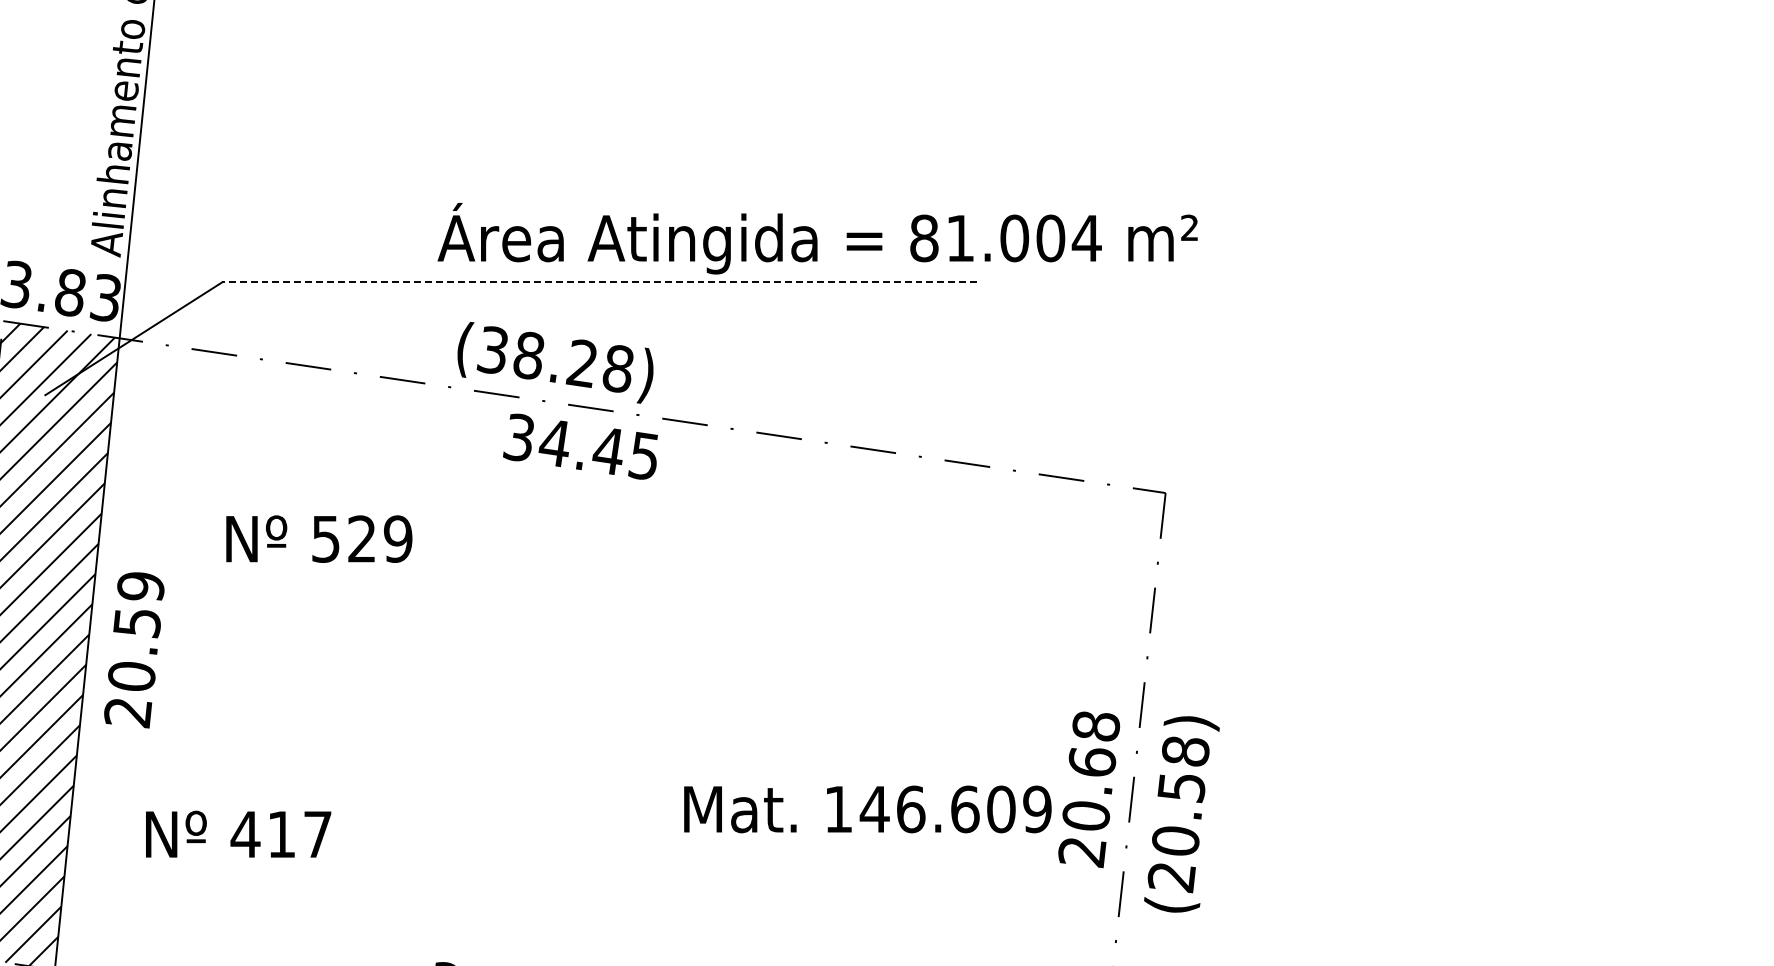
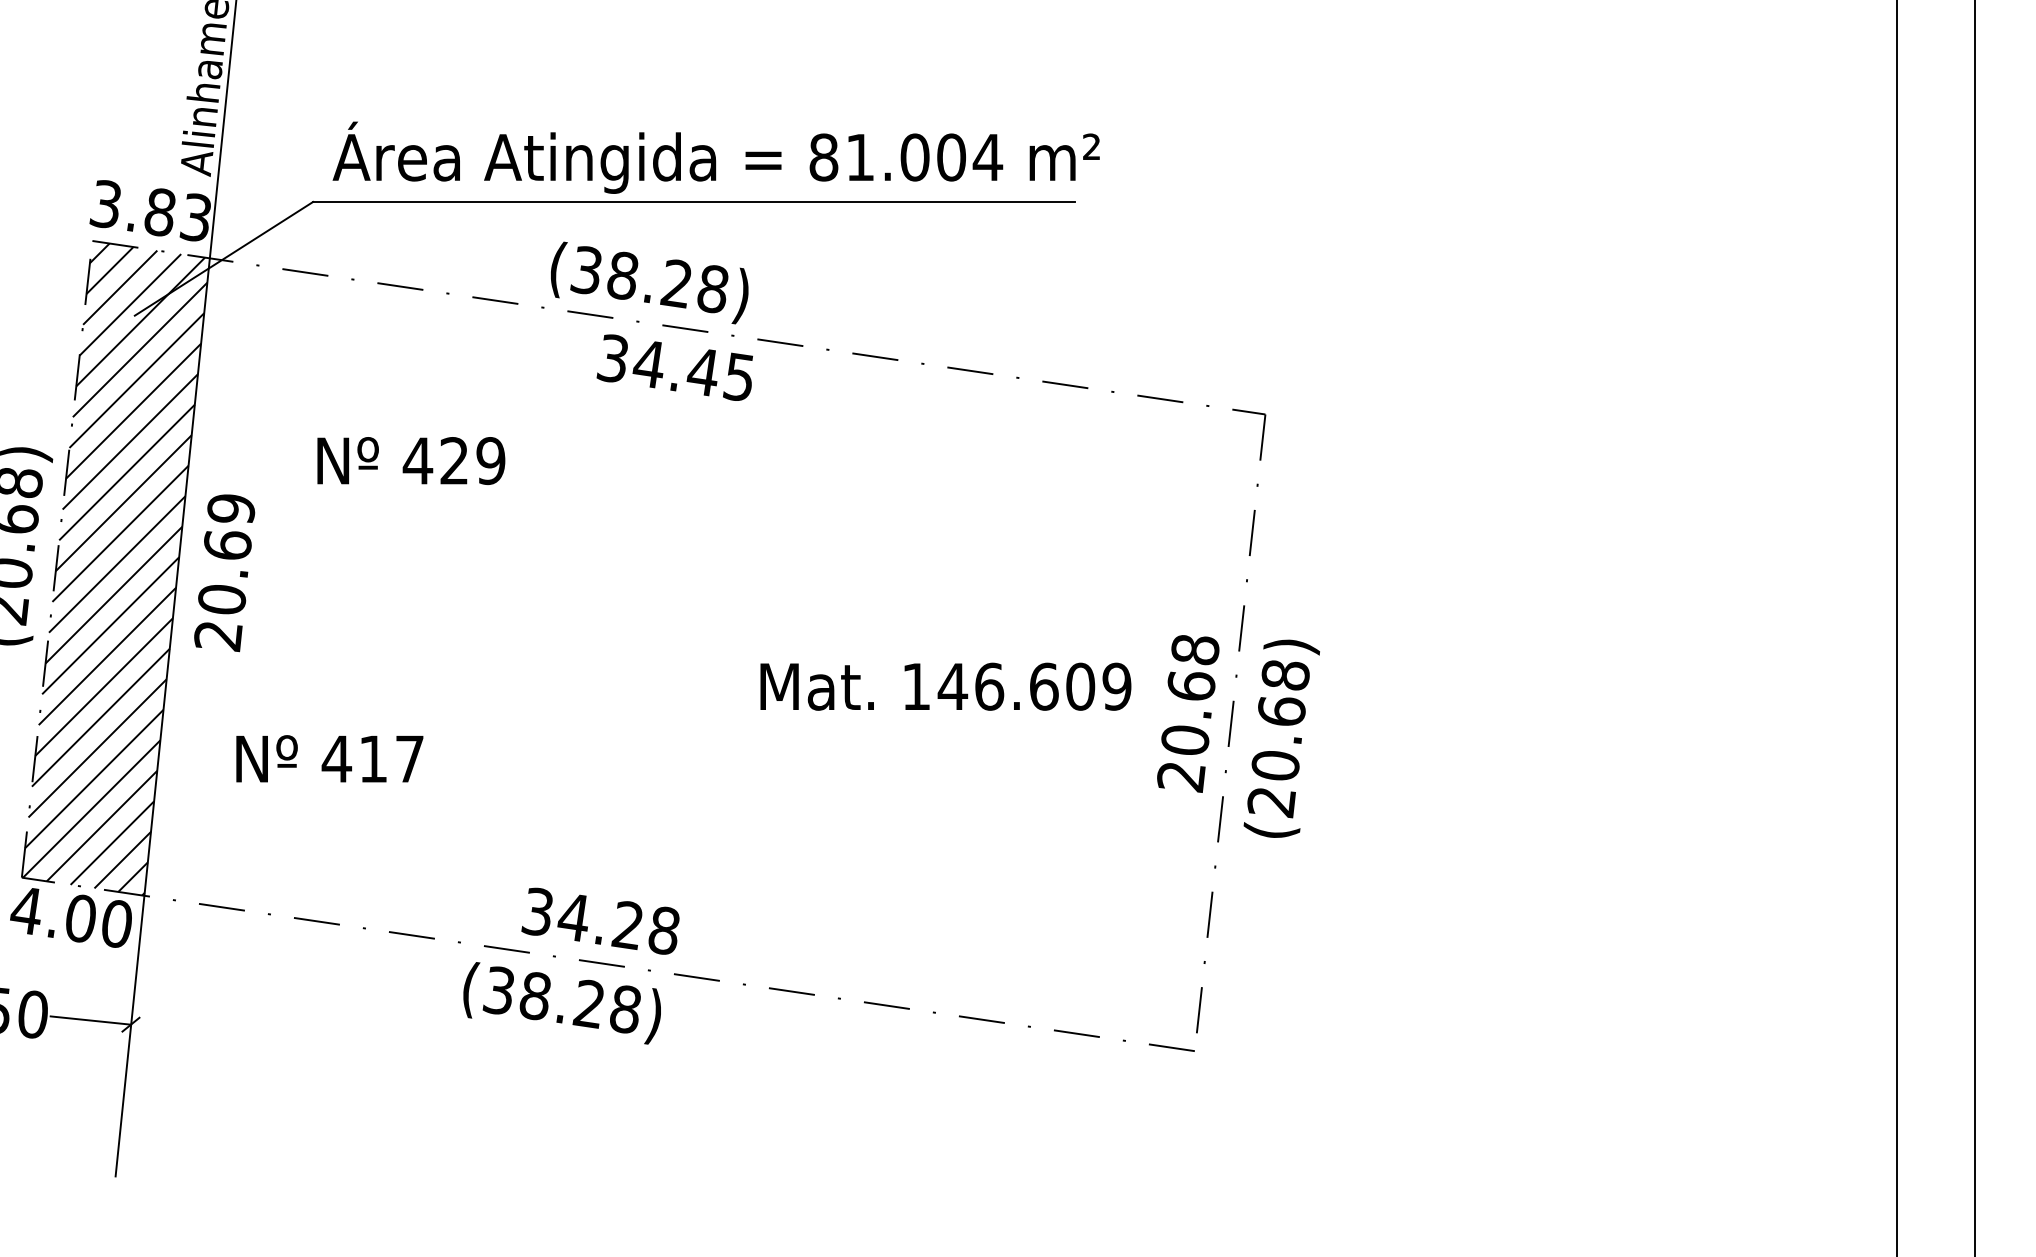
text: (816, 238) -> (715, 157), moved
line: (599, 282) -> (694, 201), dashed -> solid
text: (325, 539) -> (417, 461), 529 -> 429
text: (137, 623) -> (227, 546), 20.59 -> 20.69
text: (1181, 788) -> (1281, 712), (20.58) -> (20.68)
text: (867, 809) -> (945, 686), moved

